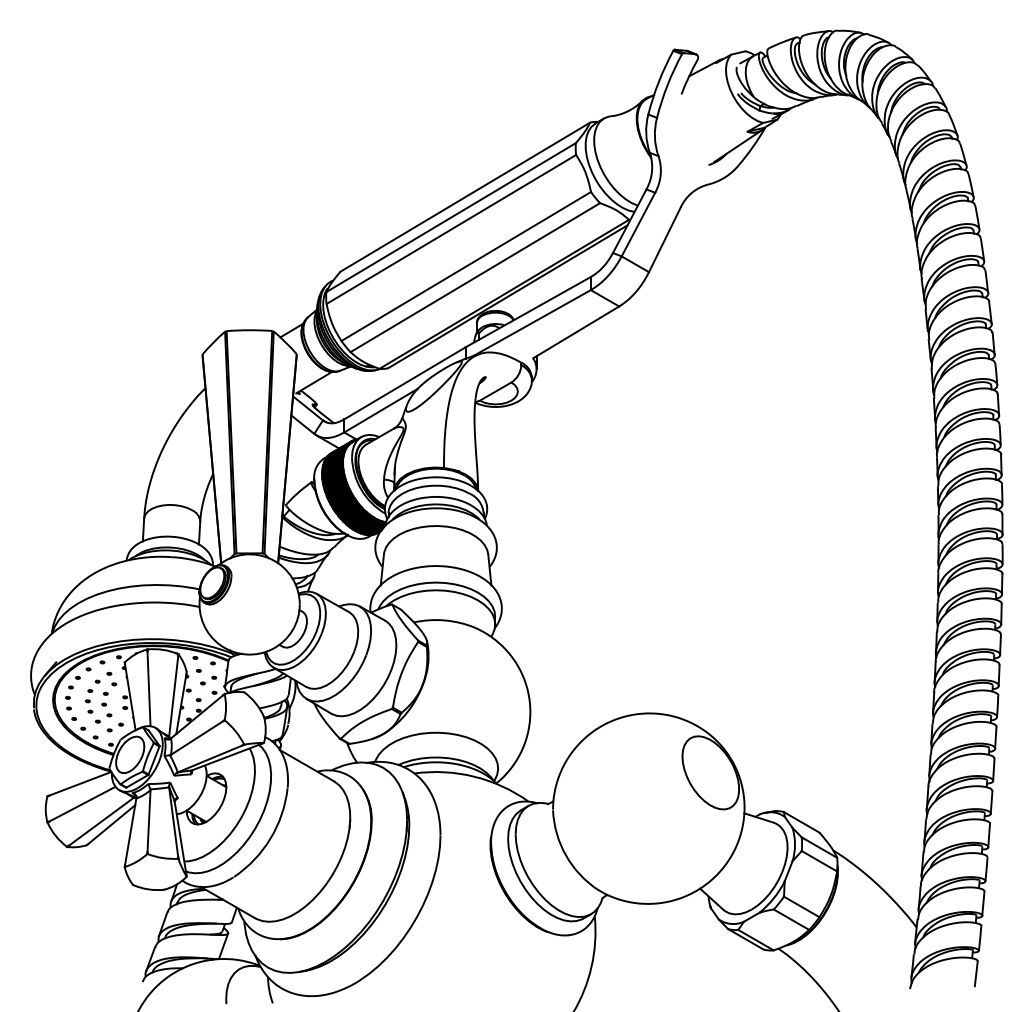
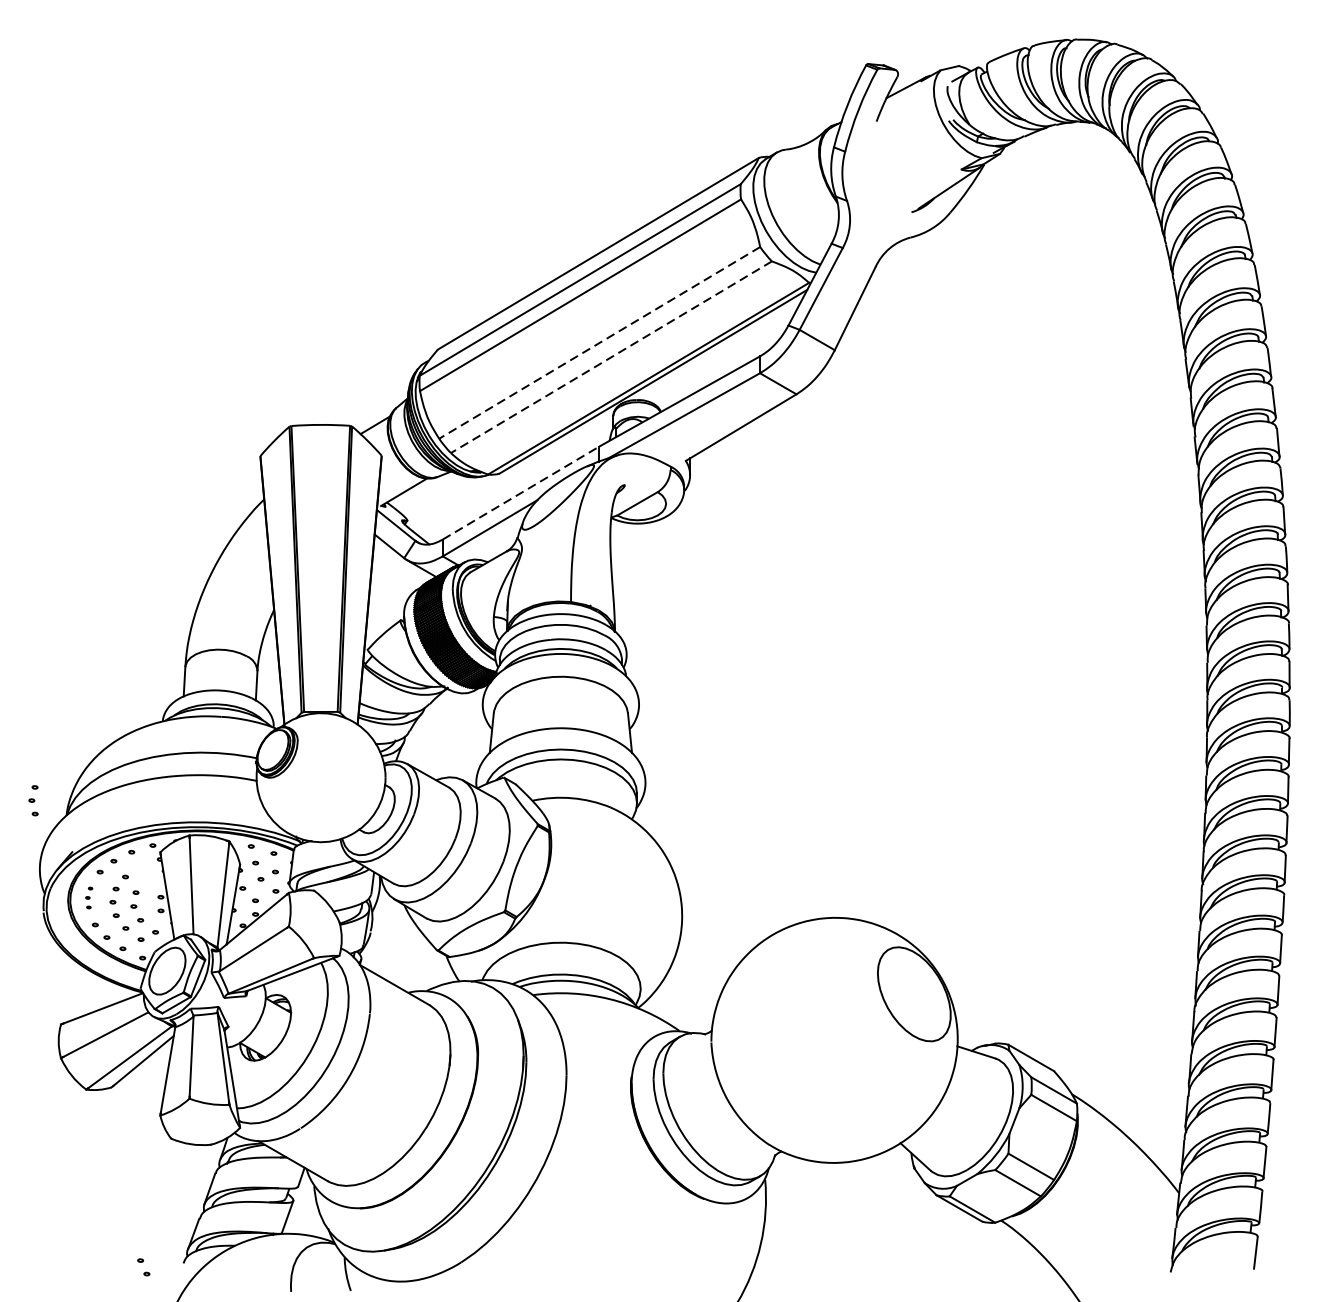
line: (465, 266) -> (598, 342), solid -> dashed
line: (474, 277) -> (610, 357), solid -> dashed
line: (405, 383) -> (521, 493), solid -> dashed
part: (26, 622) -> (33, 800), added
part: (111, 678) -> (143, 1266), moved
part: (69, 697) -> (89, 897), size x0.7

